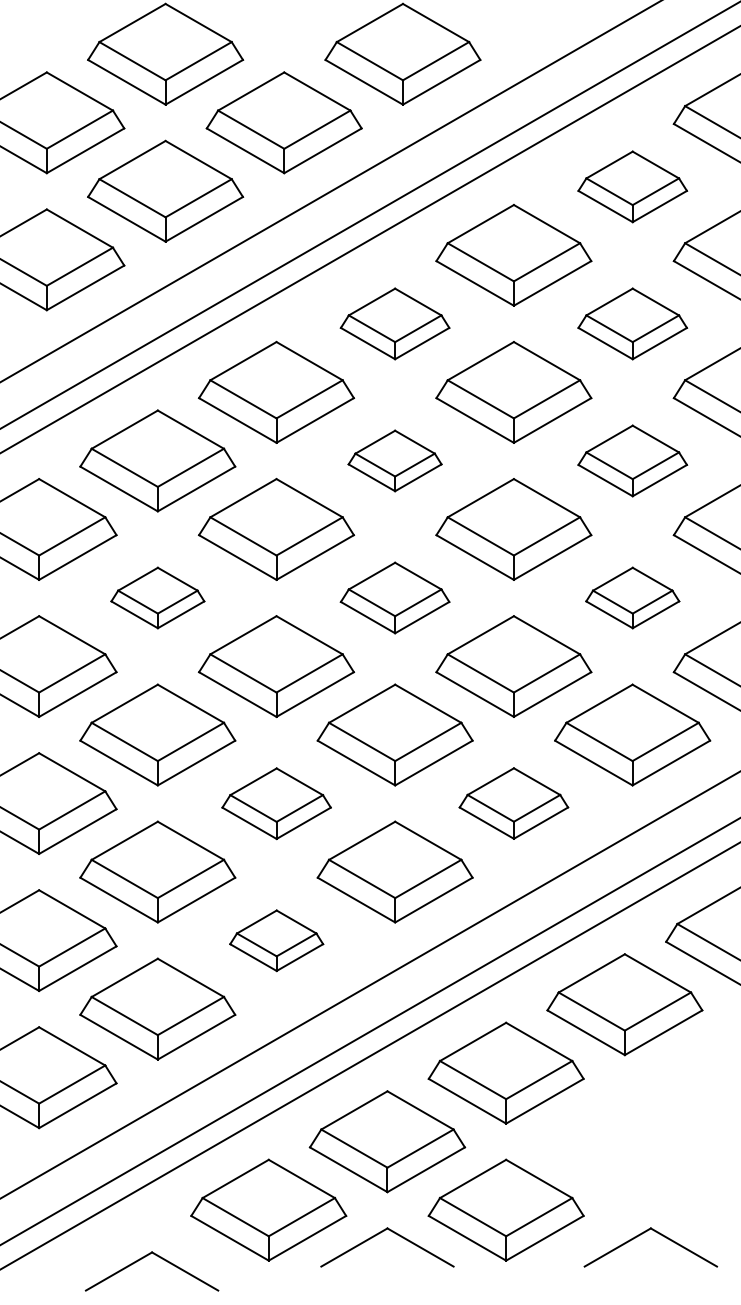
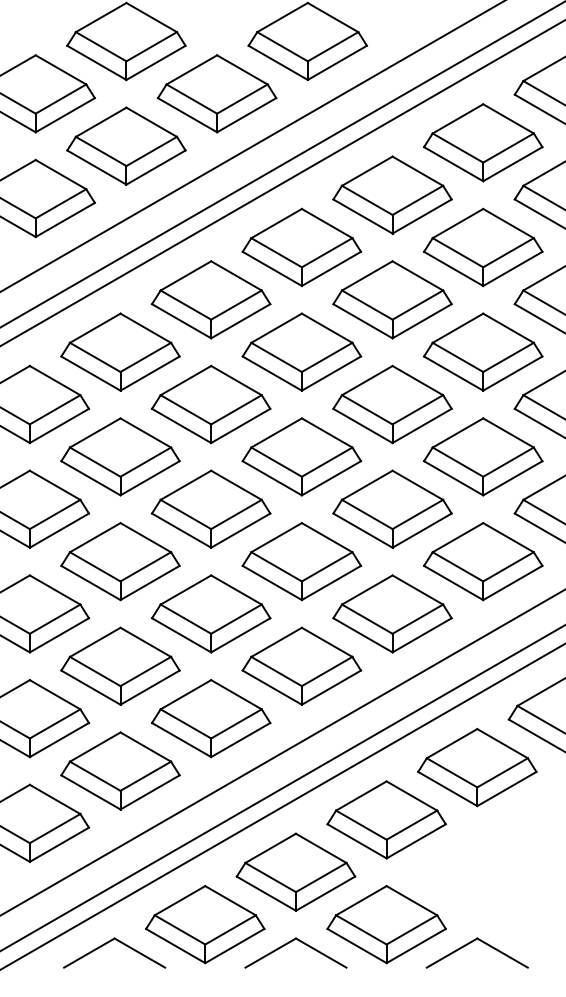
part: (632, 186) -> (483, 142), size x1.43
part: (394, 323) -> (301, 247), size x1.43
part: (632, 323) -> (483, 247), size x1.43
part: (394, 460) -> (301, 351), size x1.67
part: (632, 460) -> (483, 351), size x1.43
part: (157, 597) -> (120, 456), size x1.67
part: (394, 597) -> (301, 456), size x1.43
part: (632, 597) -> (483, 456), size x1.67
part: (276, 803) -> (211, 613), size x1.43
part: (513, 803) -> (392, 613), size x1.43
part: (276, 940) -> (211, 718), size x1.67
part: (644, 1233) -> (472, 942), moved
part: (142, 1259) -> (107, 943), moved

